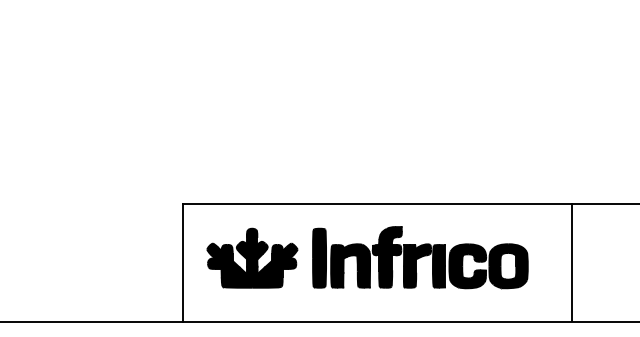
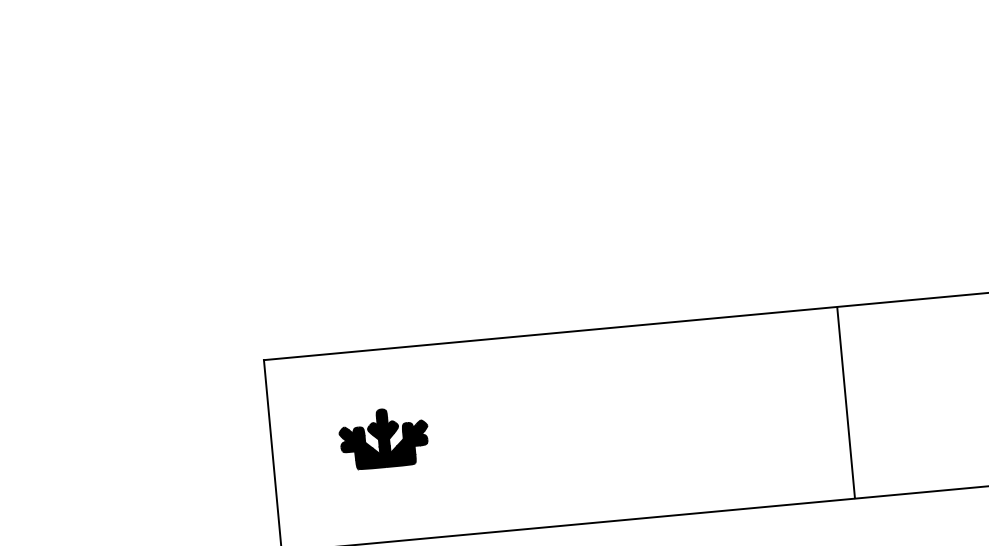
part: (252, 257) -> (384, 437), size x0.6
part: (420, 257) -> (657, 411), removed
line: (572, 262) -> (846, 402), moved

